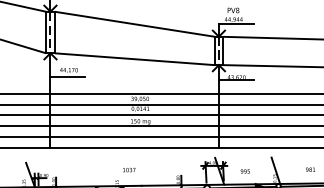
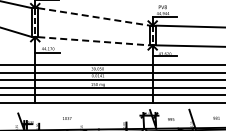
line: (135, 23) -> (94, 16), solid -> dashed
line: (134, 59) -> (93, 41), solid -> dashed
text: (129, 170) -> (67, 118), moved

